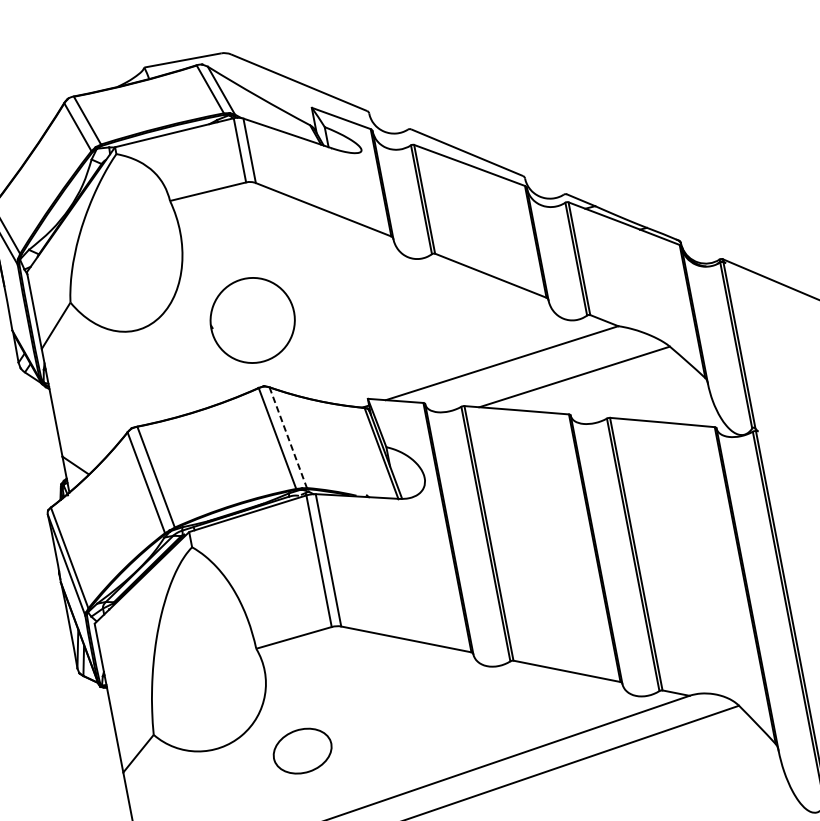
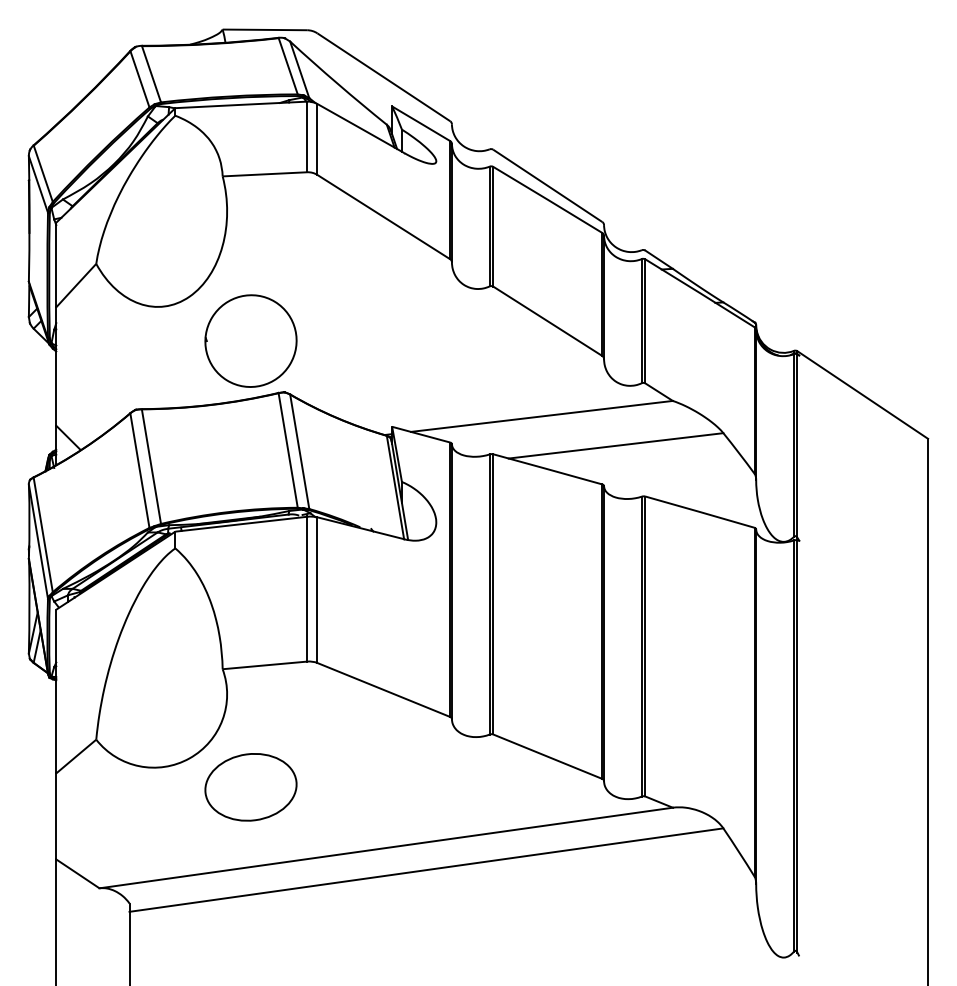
part: (252, 319) -> (250, 340), moved
line: (288, 438) -> (299, 452), dashed -> solid
part: (302, 751) -> (250, 787), size x1.43

